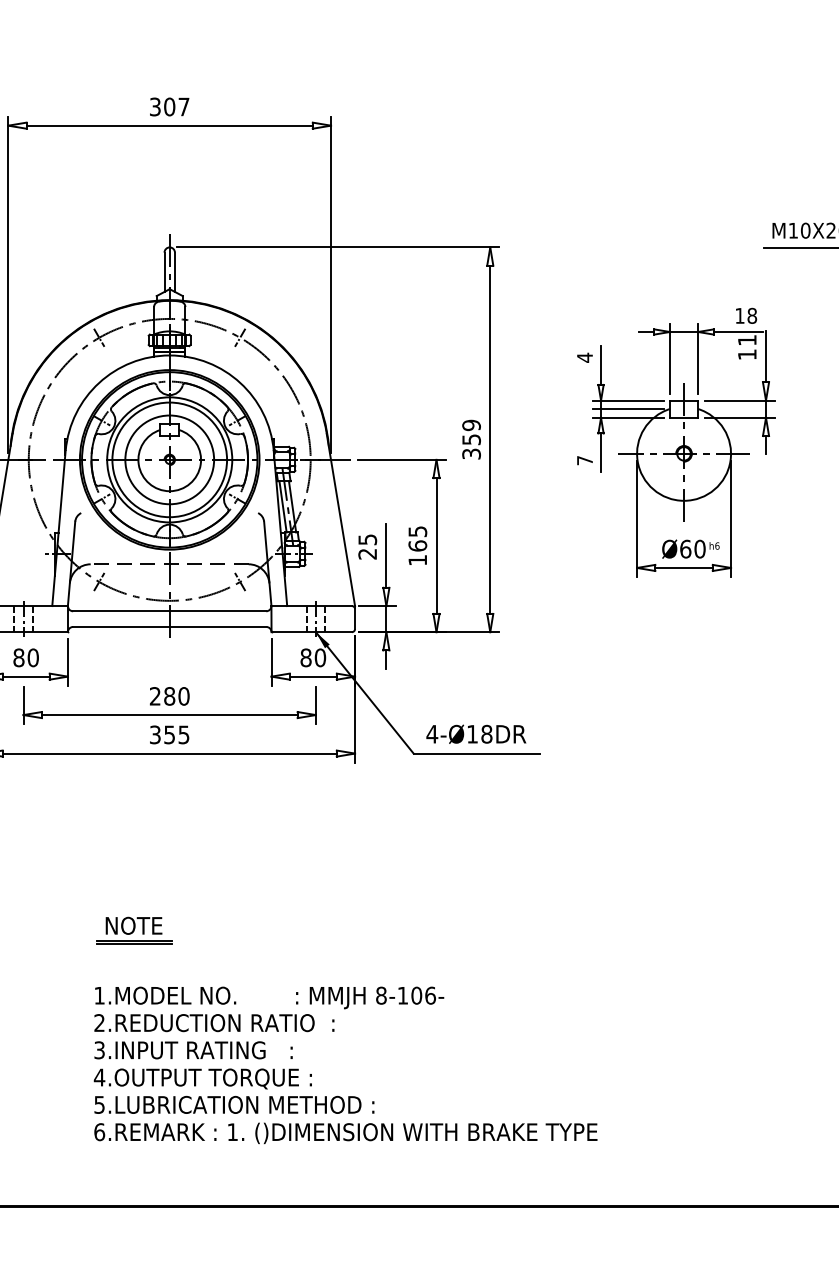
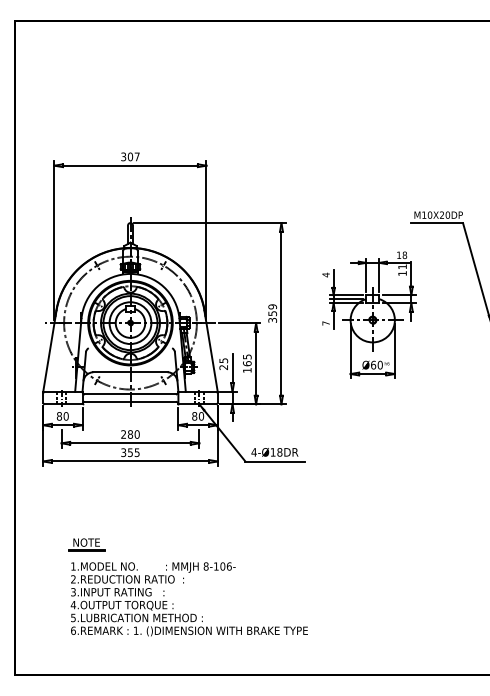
line: (167, 564) -> (129, 372), dashed -> solid
part: (133, 929) -> (86, 544), moved
text: (343, 1065) -> (188, 599), moved

